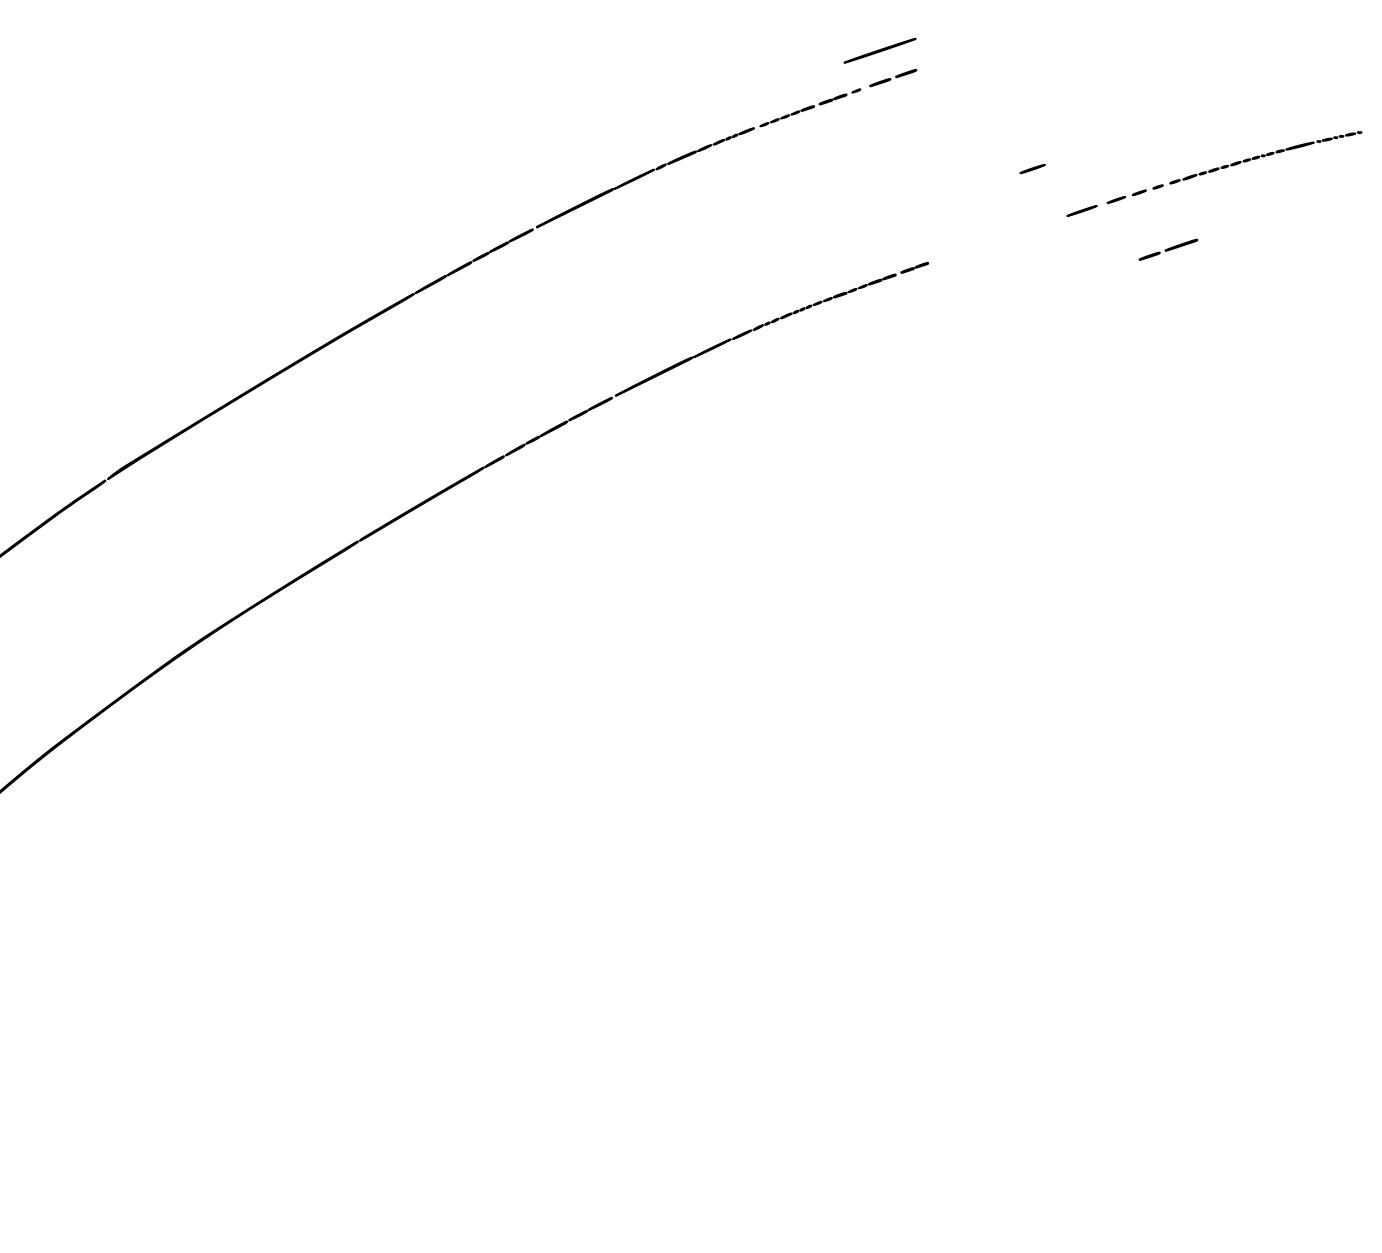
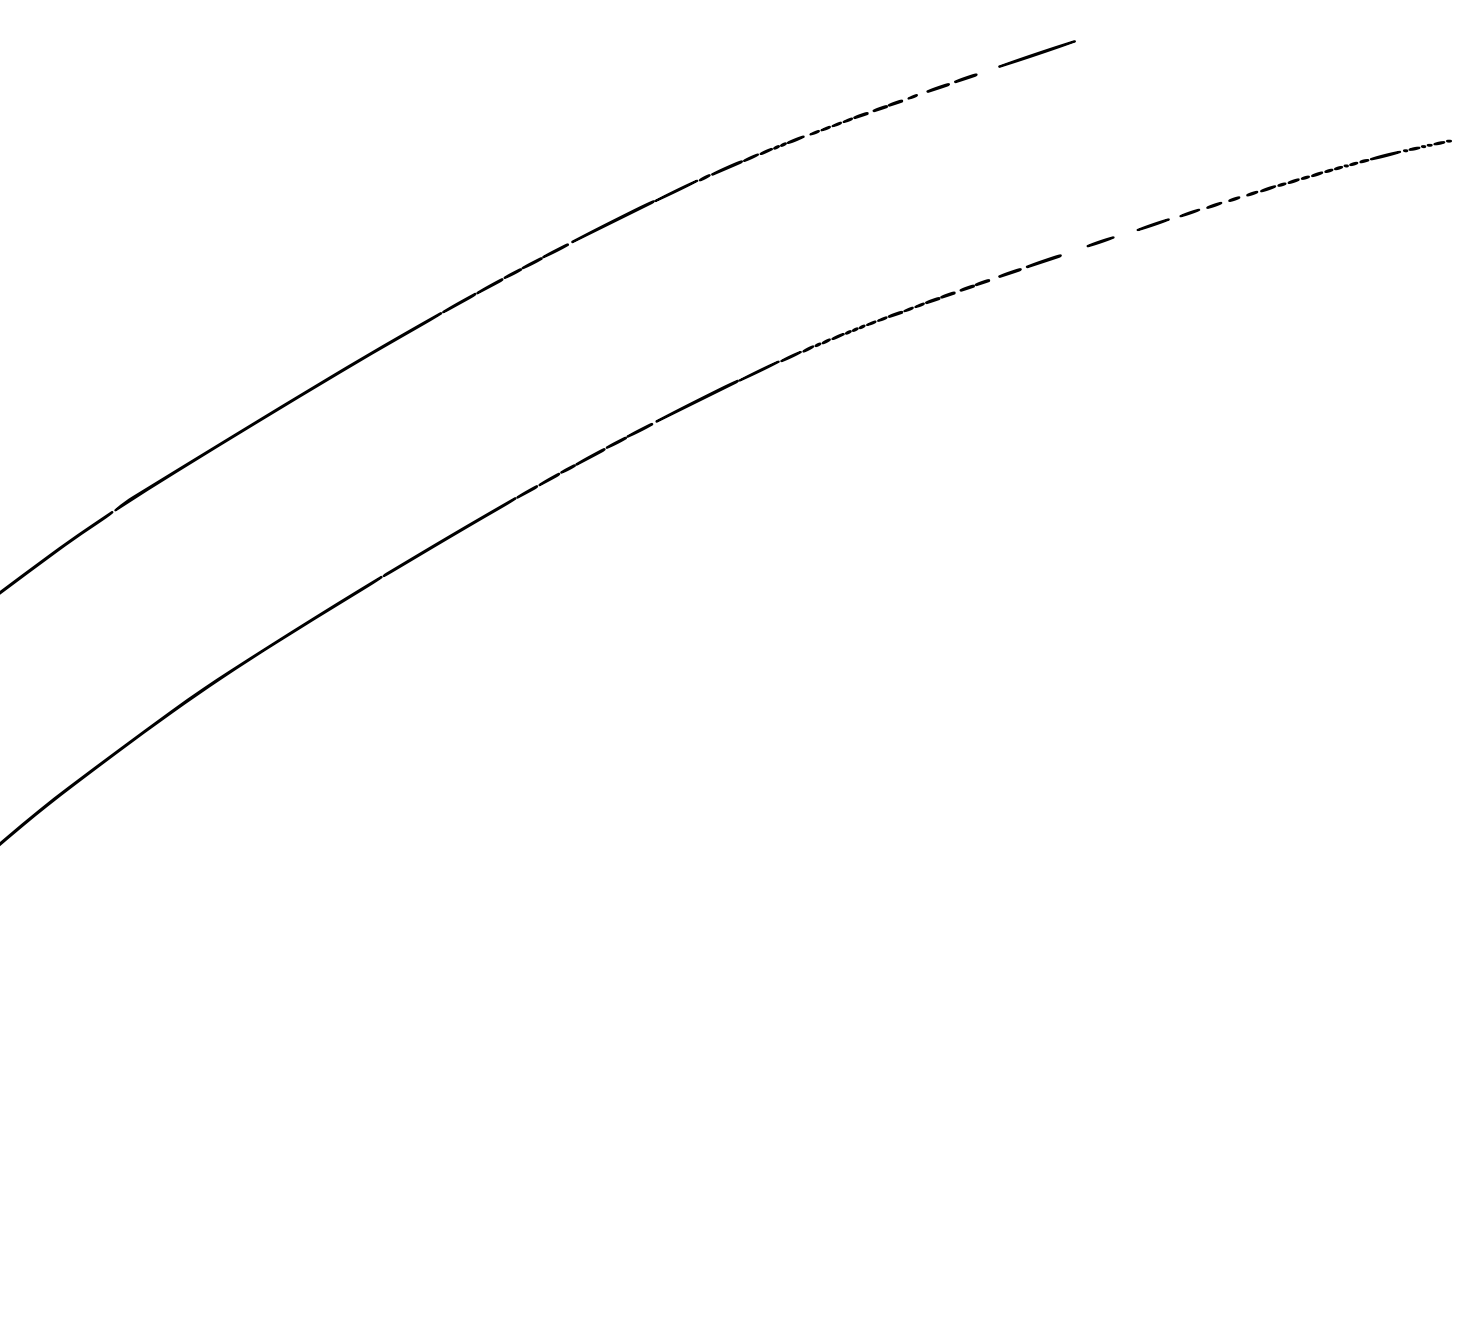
line: (879, 50) -> (1036, 53), moved
line: (1032, 168) -> (1100, 241), moved
line: (1168, 249) -> (1030, 265), moved

